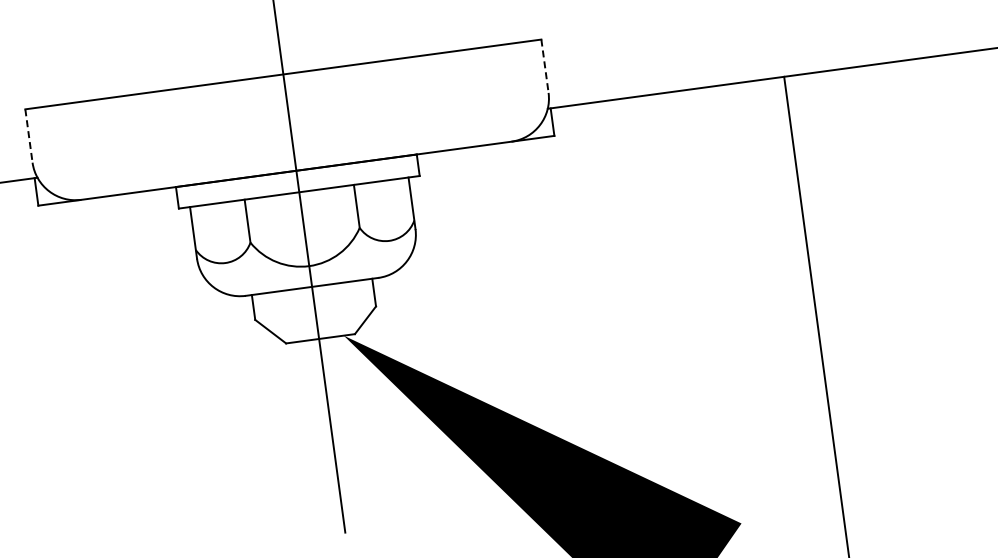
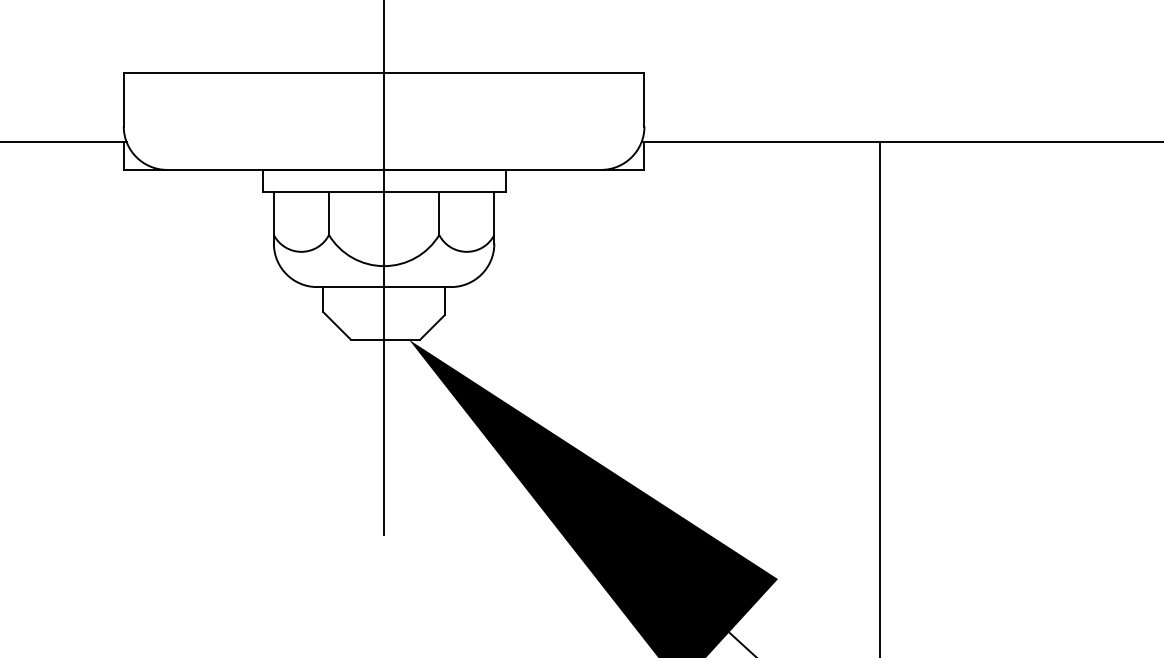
line: (544, 66) -> (644, 99), dashed -> solid
line: (28, 135) -> (123, 99), dashed -> solid

